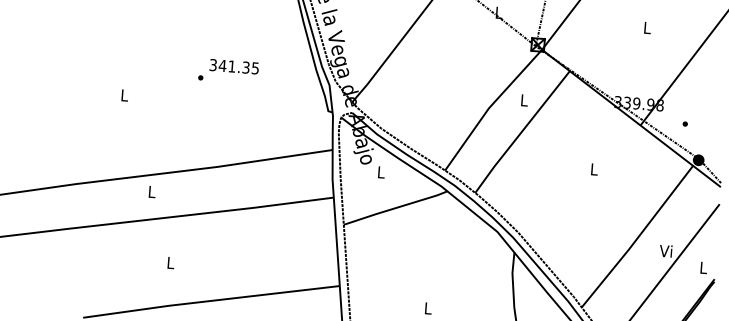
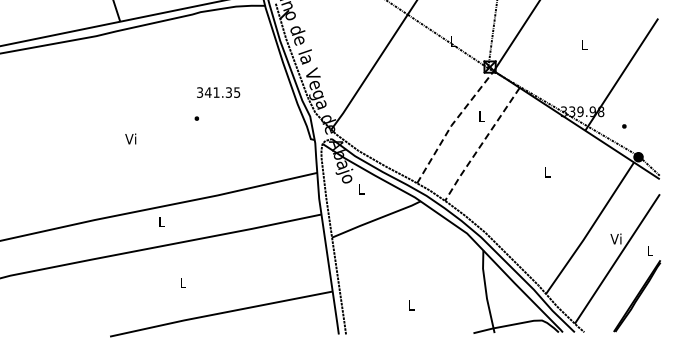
text: (234, 66) -> (218, 92), moved
text: (123, 94) -> (130, 138), L -> Vi
line: (489, 107) -> (451, 125), solid -> dashed
line: (521, 133) -> (481, 145), solid -> dashed

